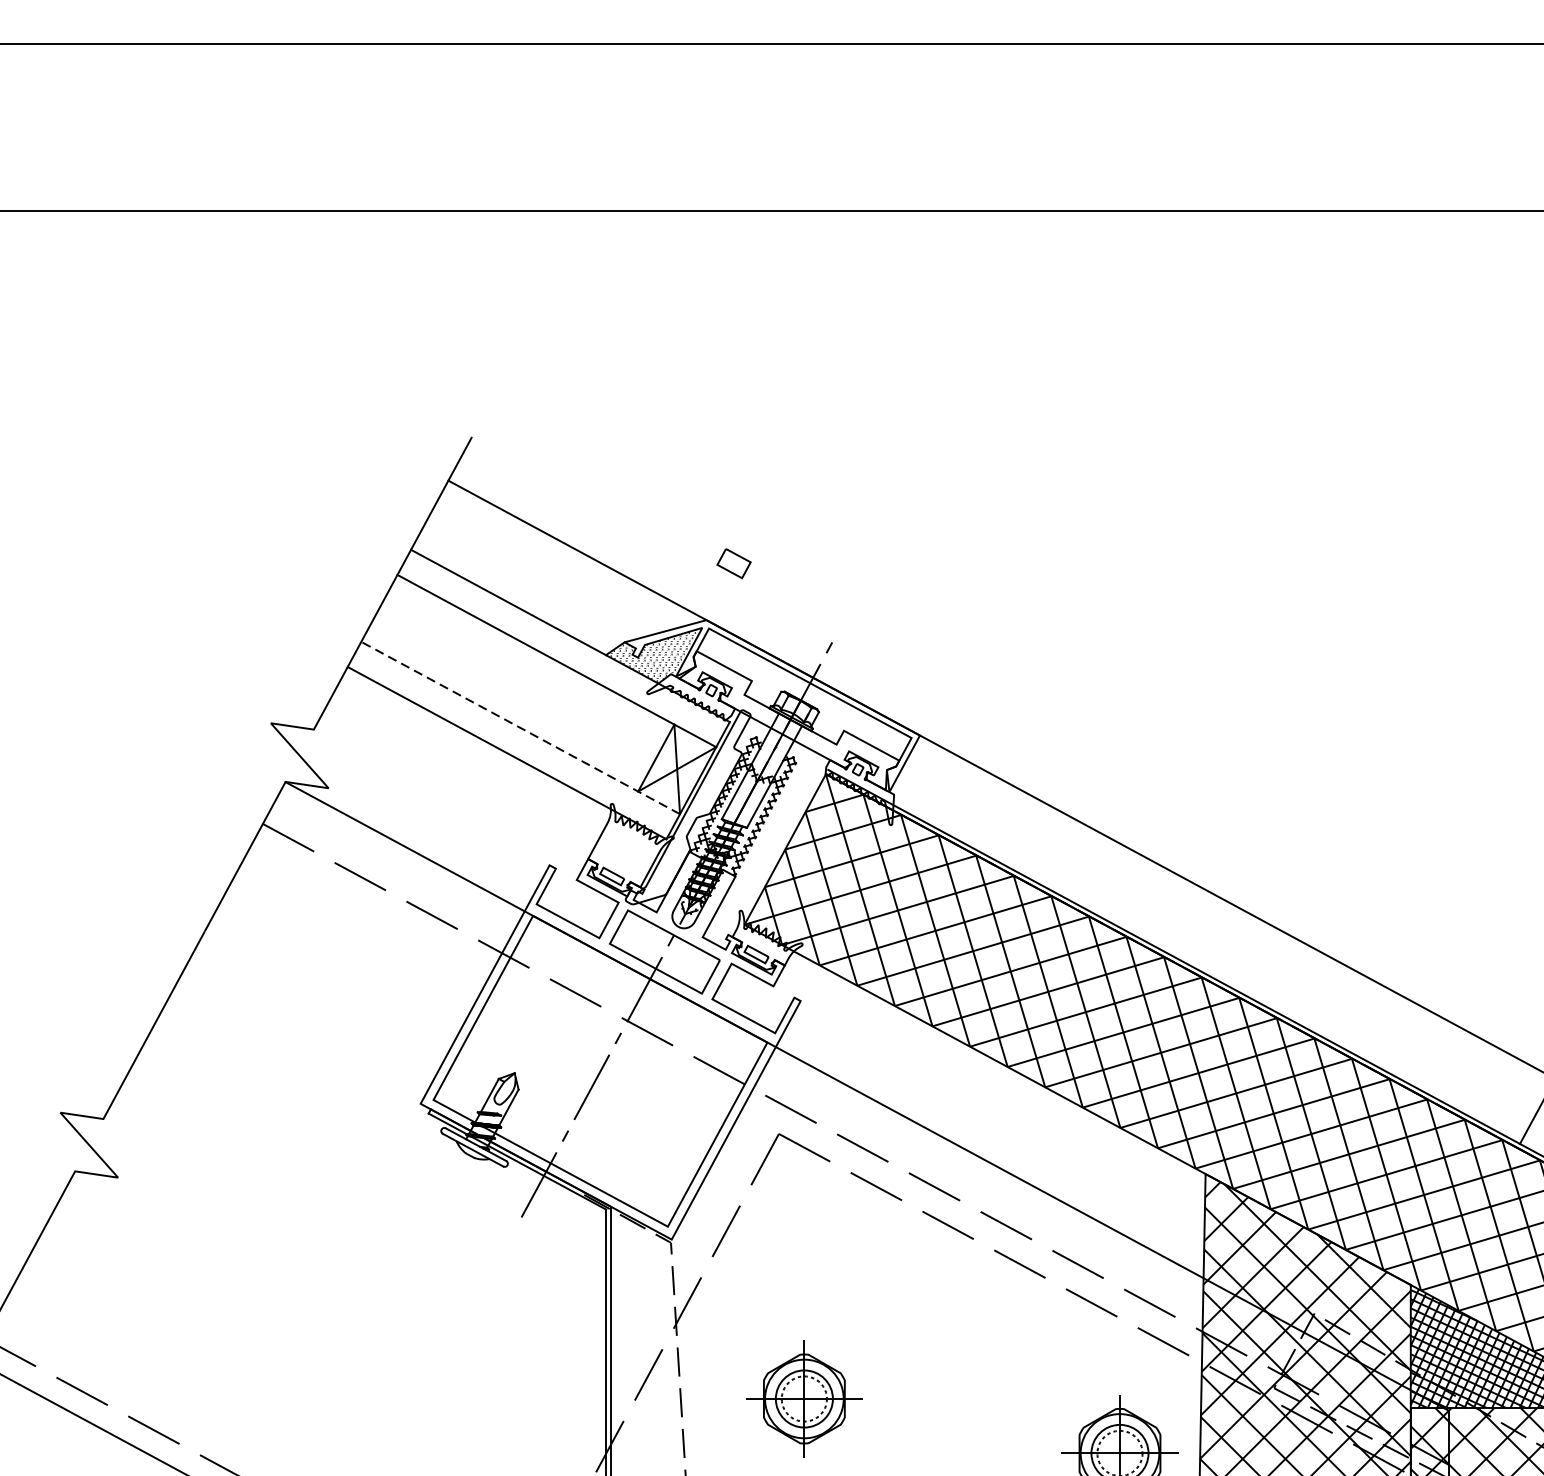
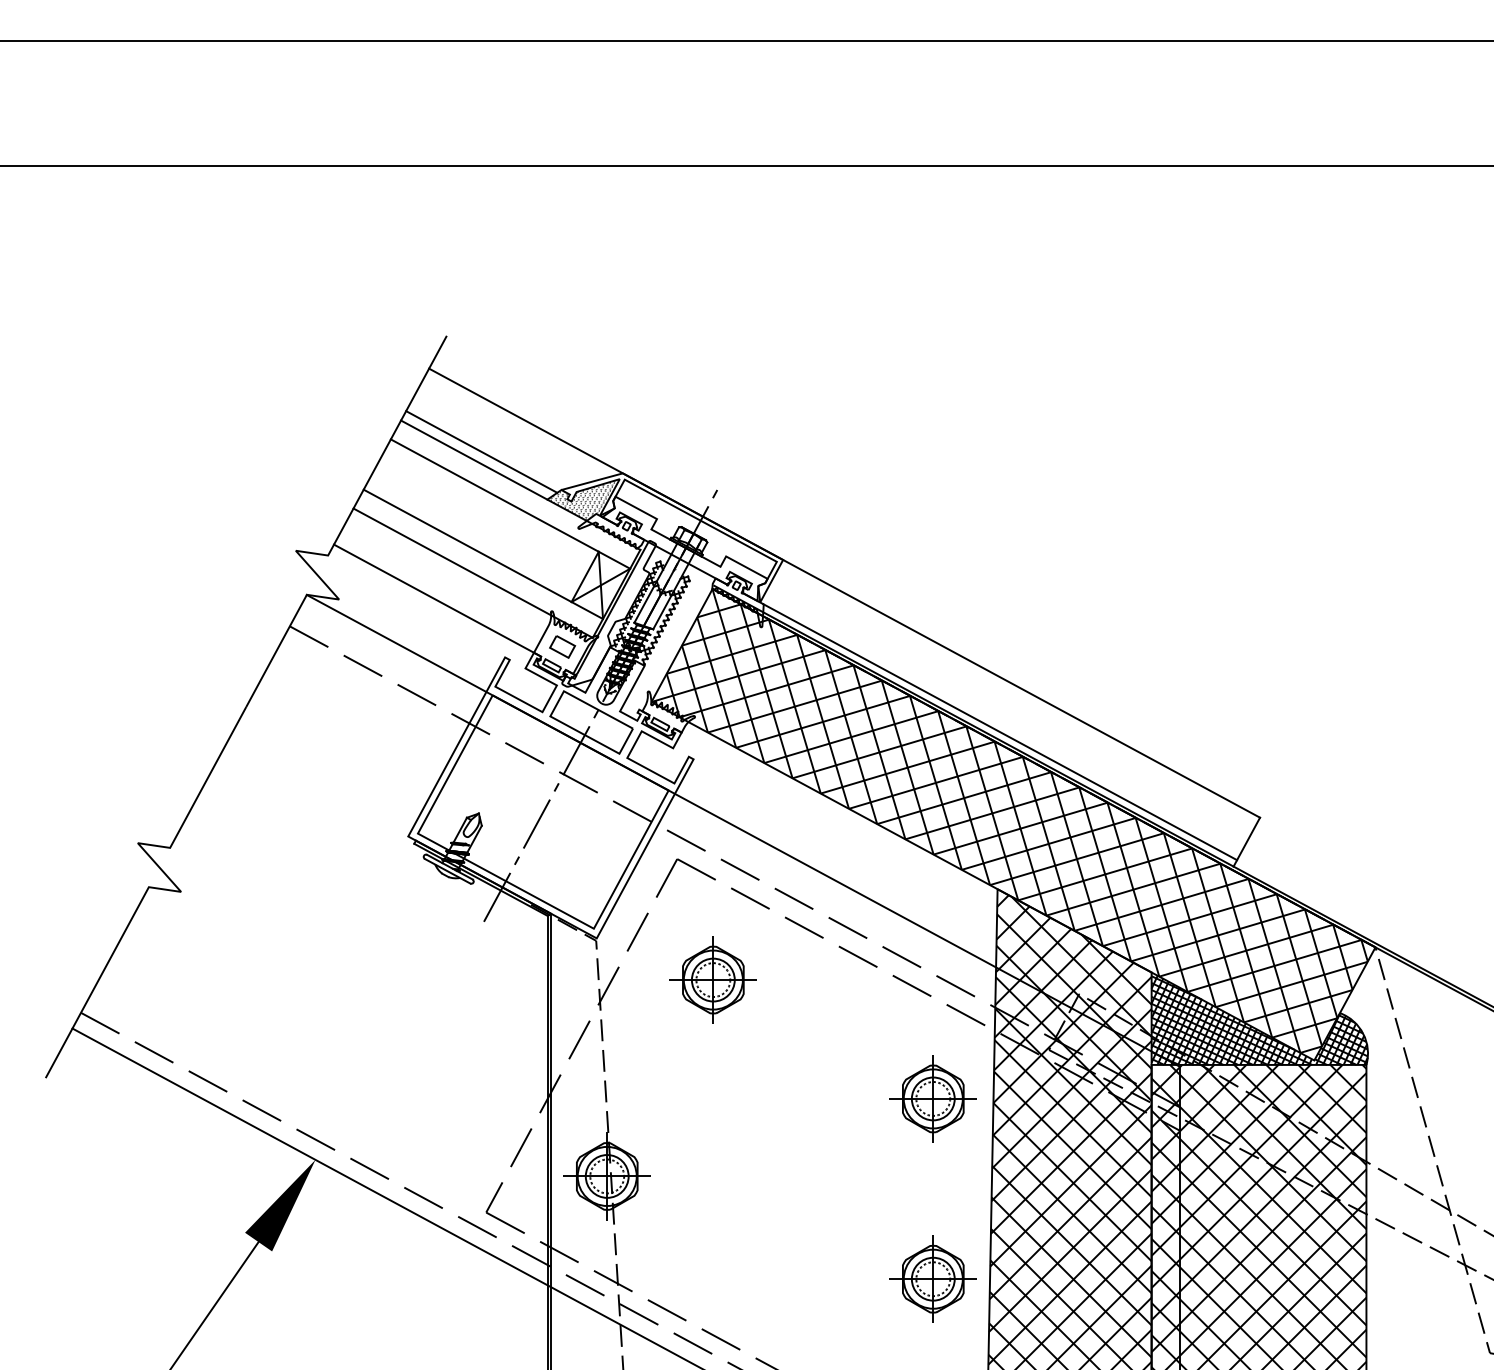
part: (733, 563) -> (562, 646), moved
line: (518, 591) -> (481, 451), added
line: (519, 728) -> (482, 554), dashed -> solid
line: (455, 786) -> (434, 598), added
line: (1209, 965) -> (1000, 732), added
part: (803, 1398) -> (712, 979), moved

